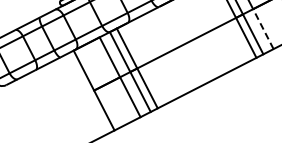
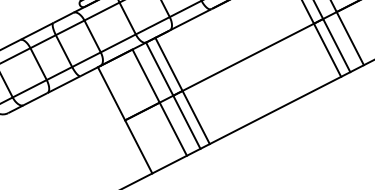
line: (263, 28) -> (350, 37), dashed -> solid

